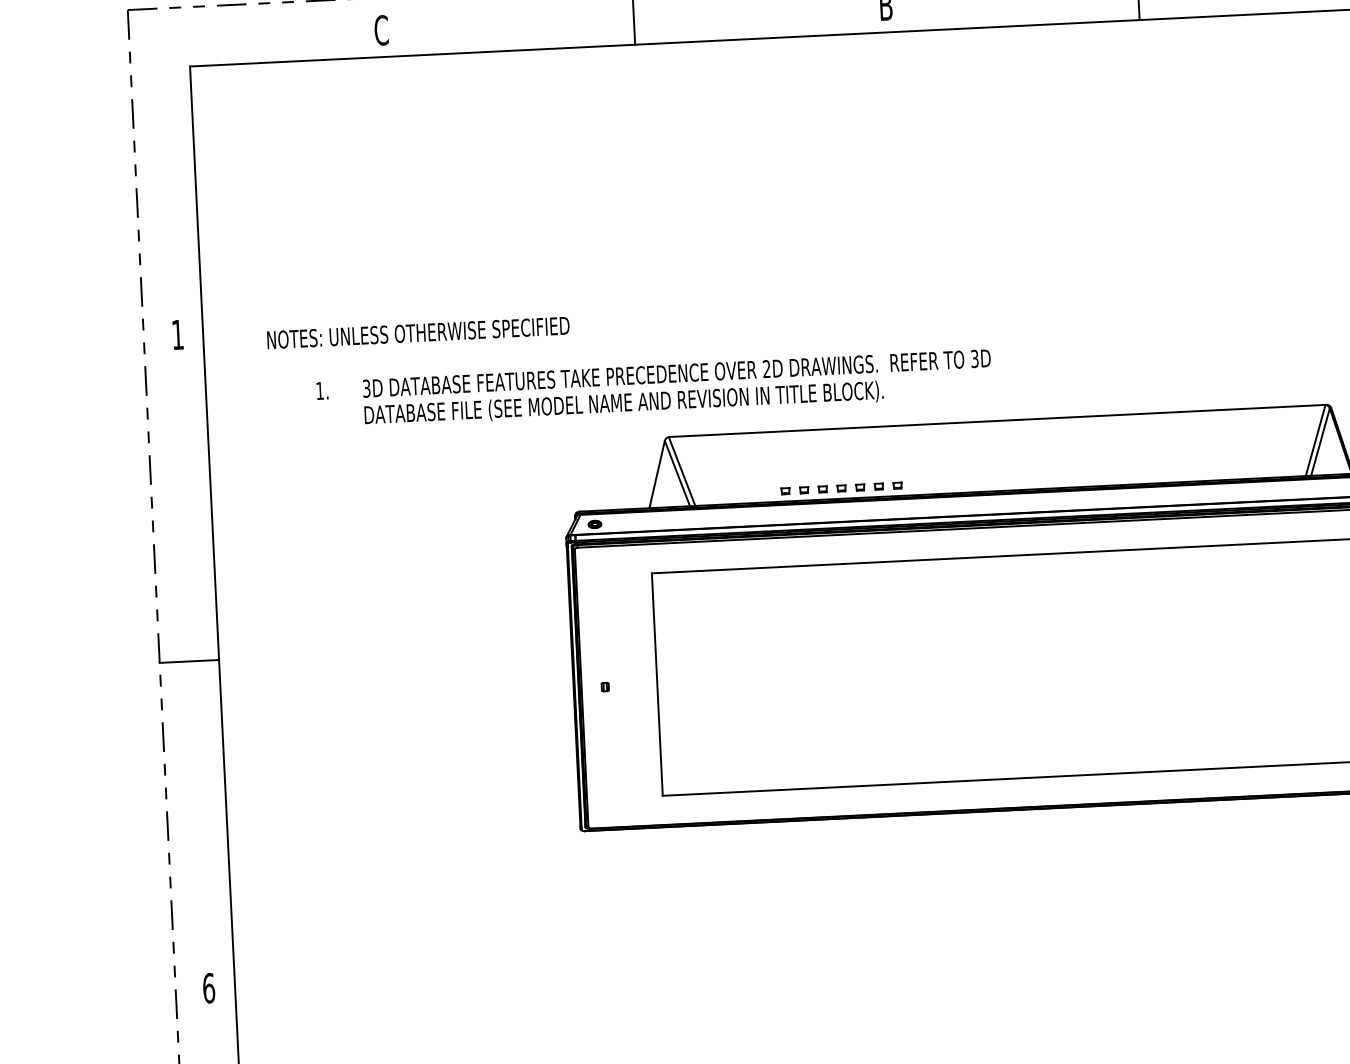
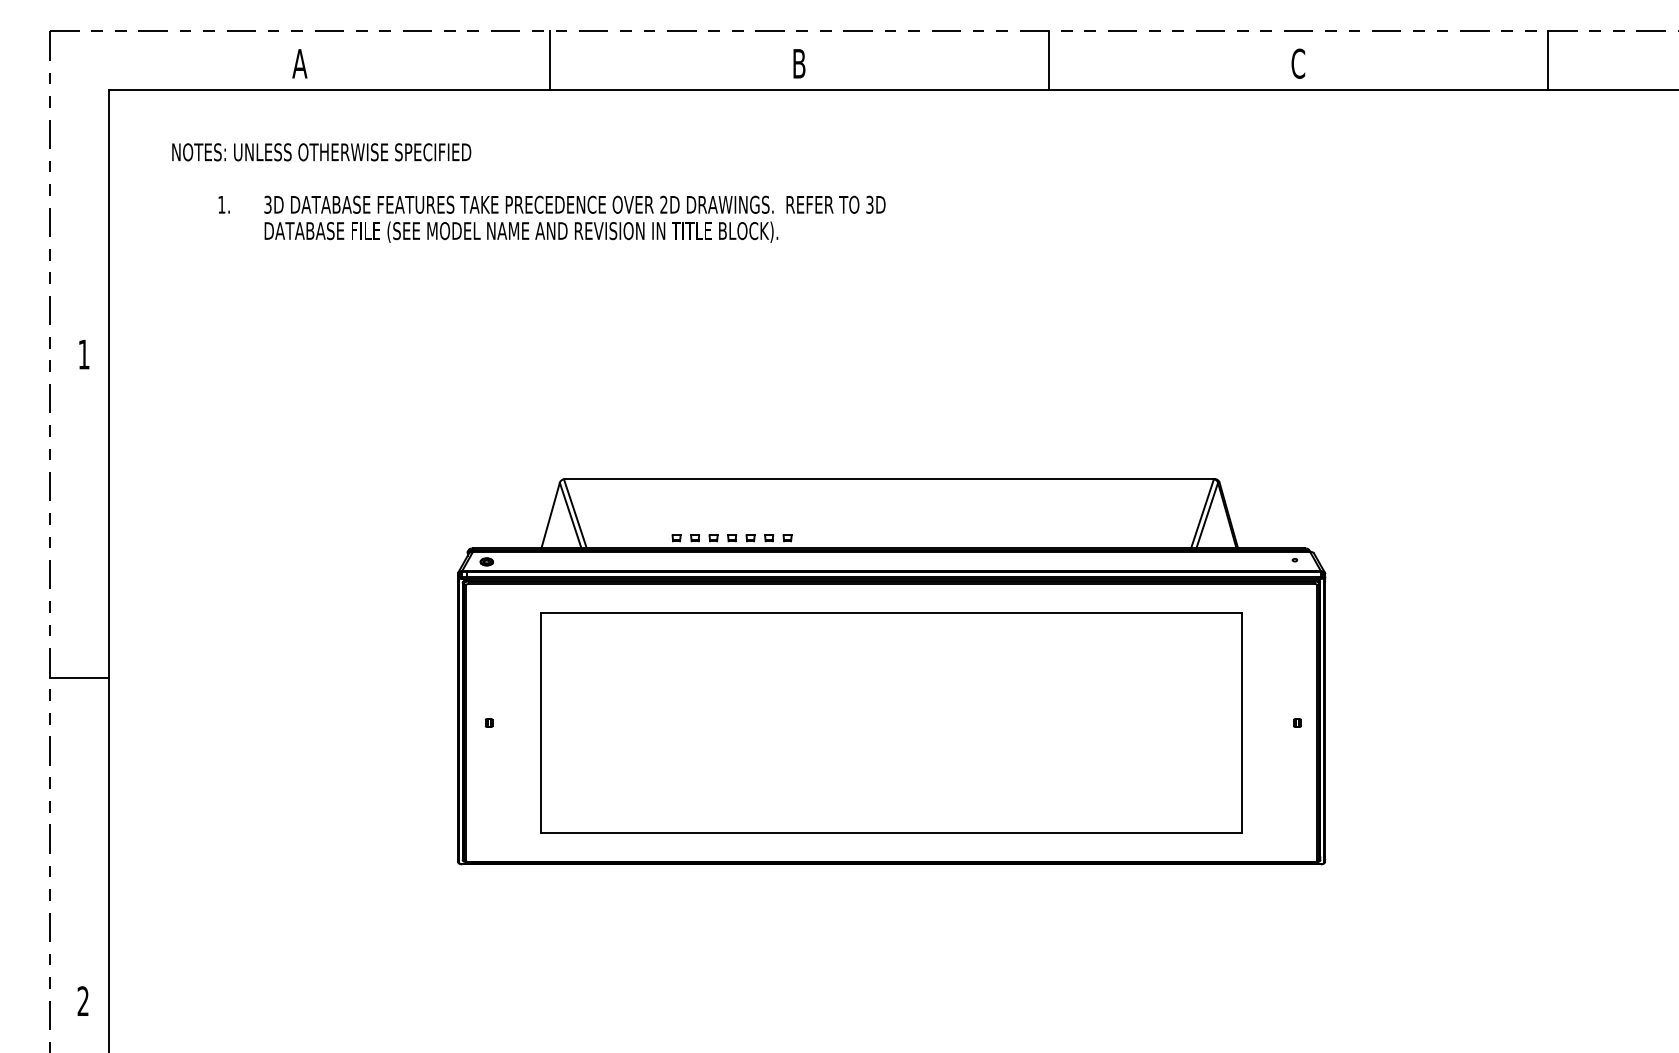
text: (381, 30) -> (299, 63), C -> A
text: (629, 363) -> (528, 192), moved
text: (209, 988) -> (83, 1001), 6 -> 2

